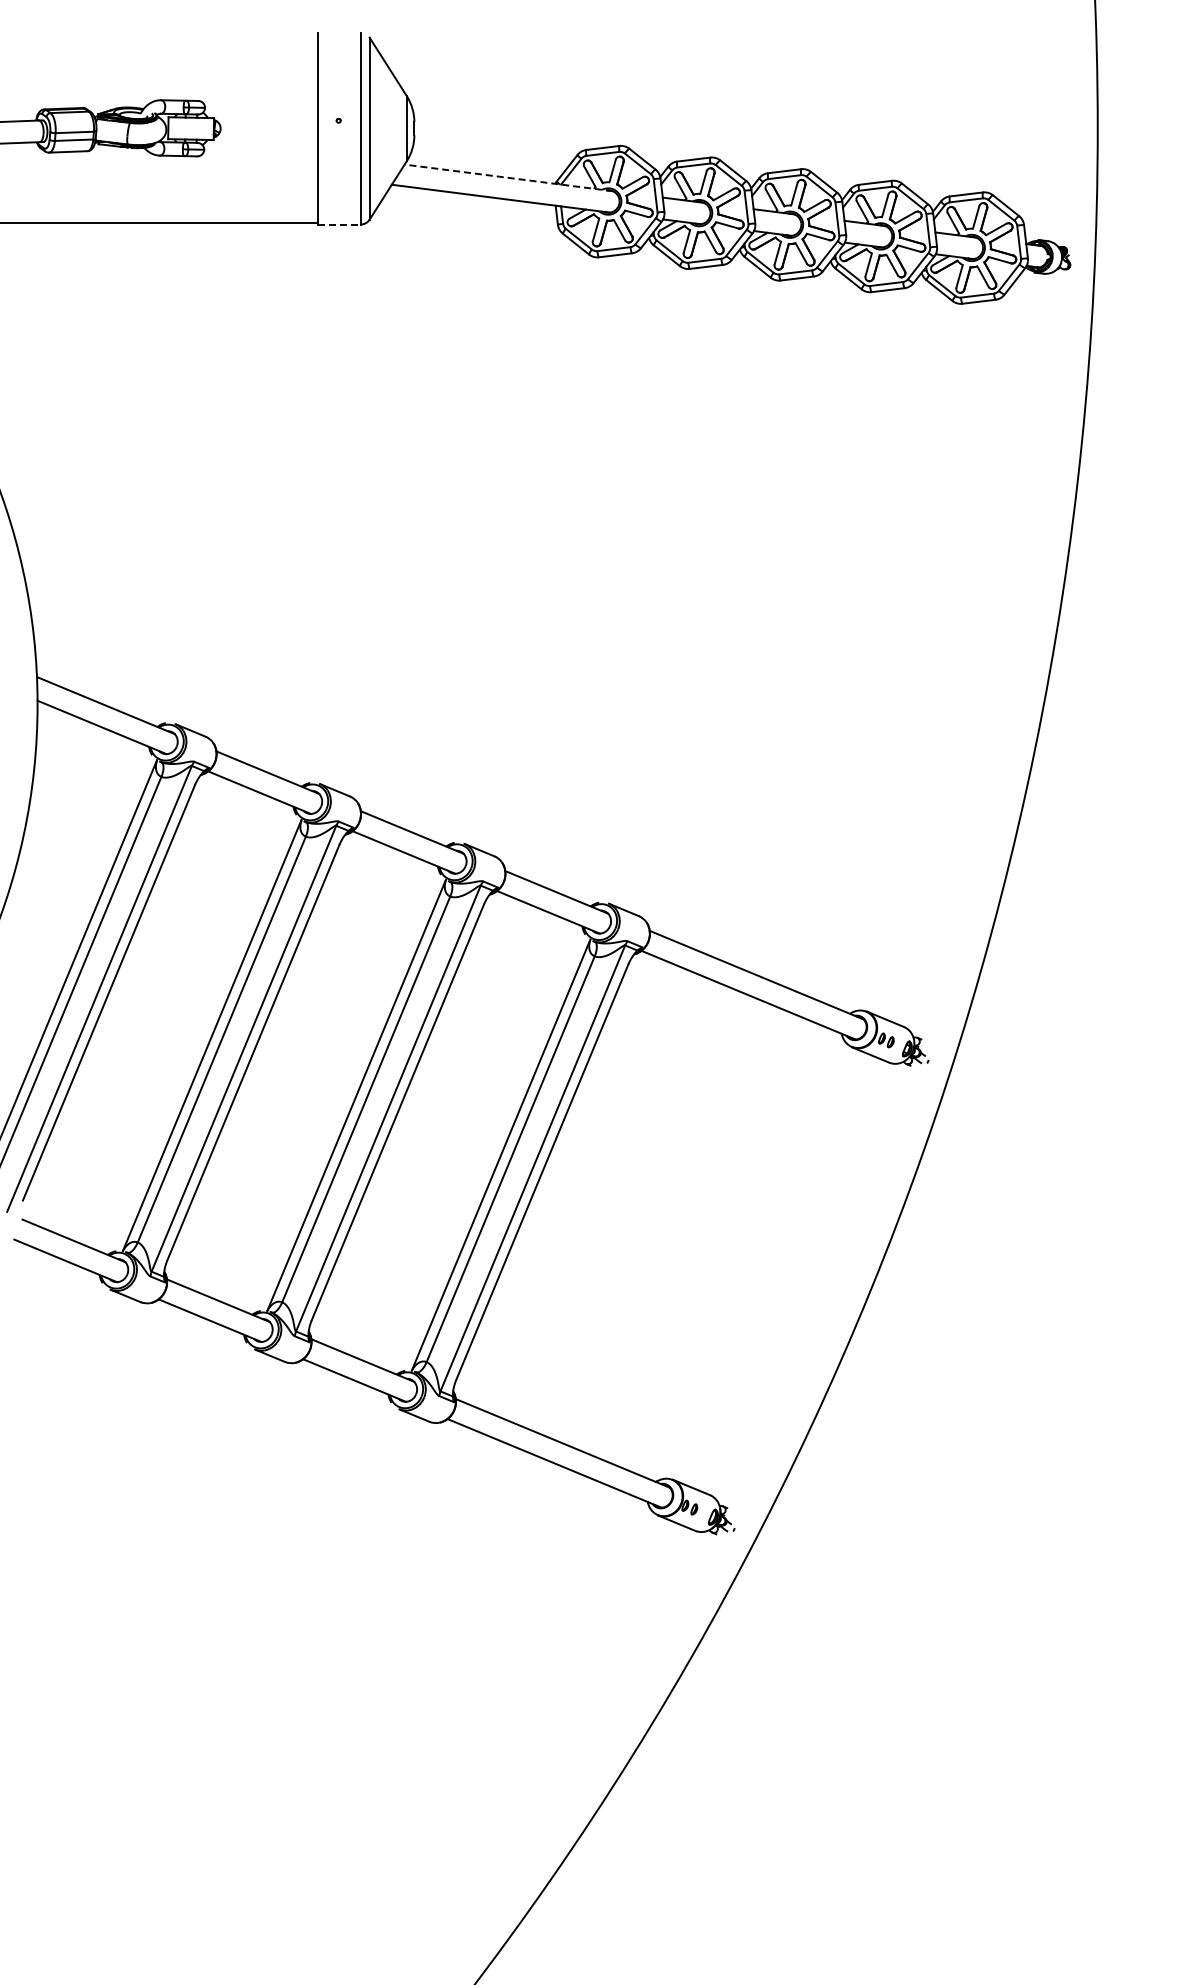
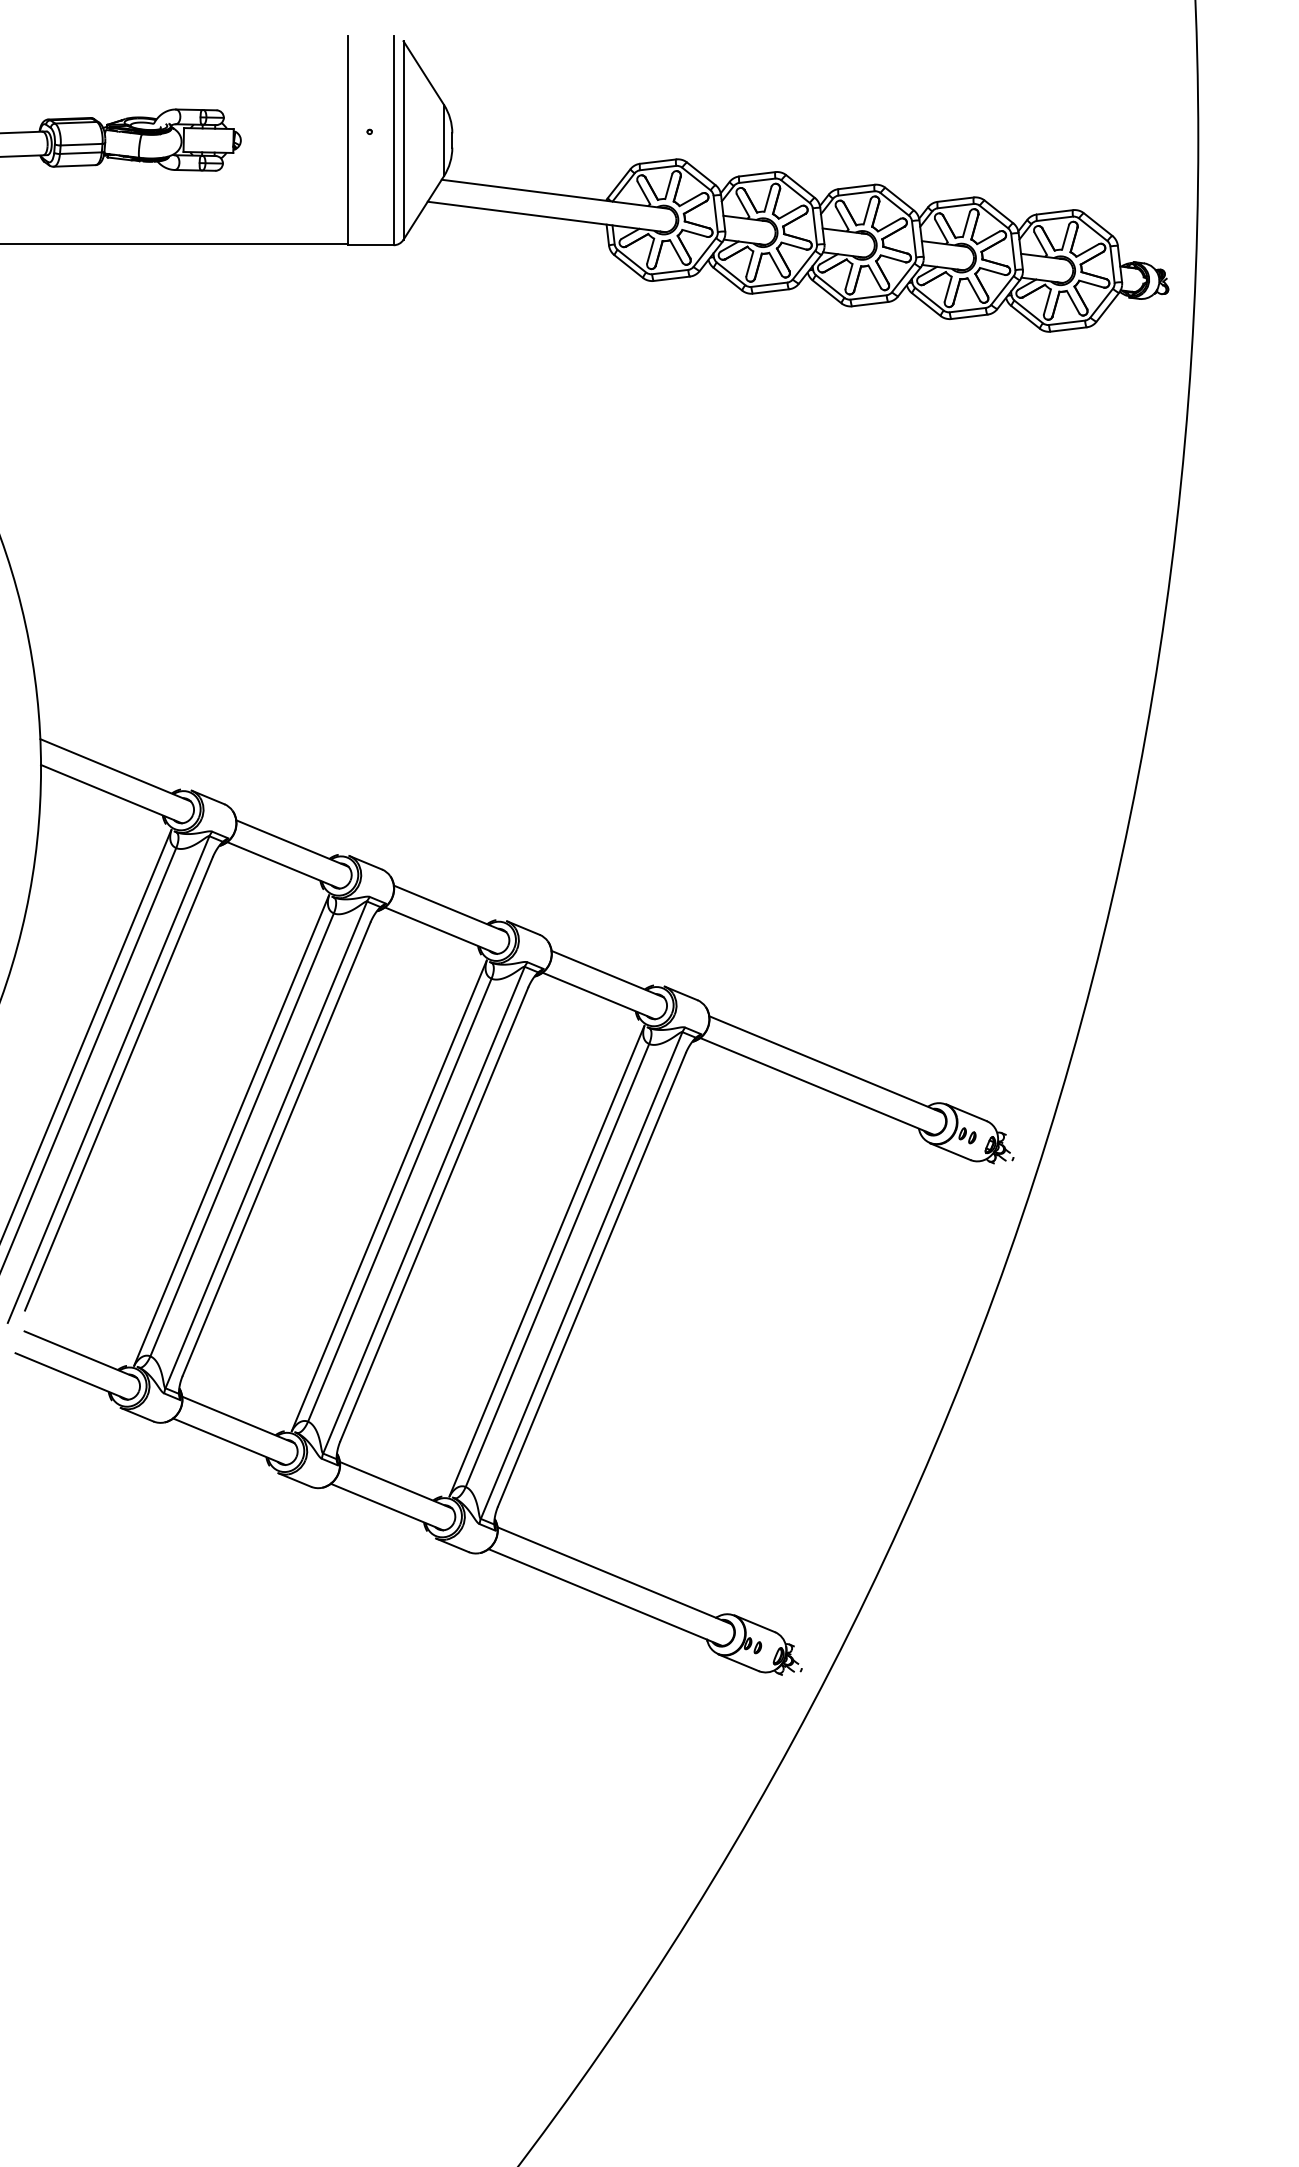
line: (508, 177) -> (555, 193), dashed -> solid
line: (339, 224) -> (370, 245), dashed -> solid

